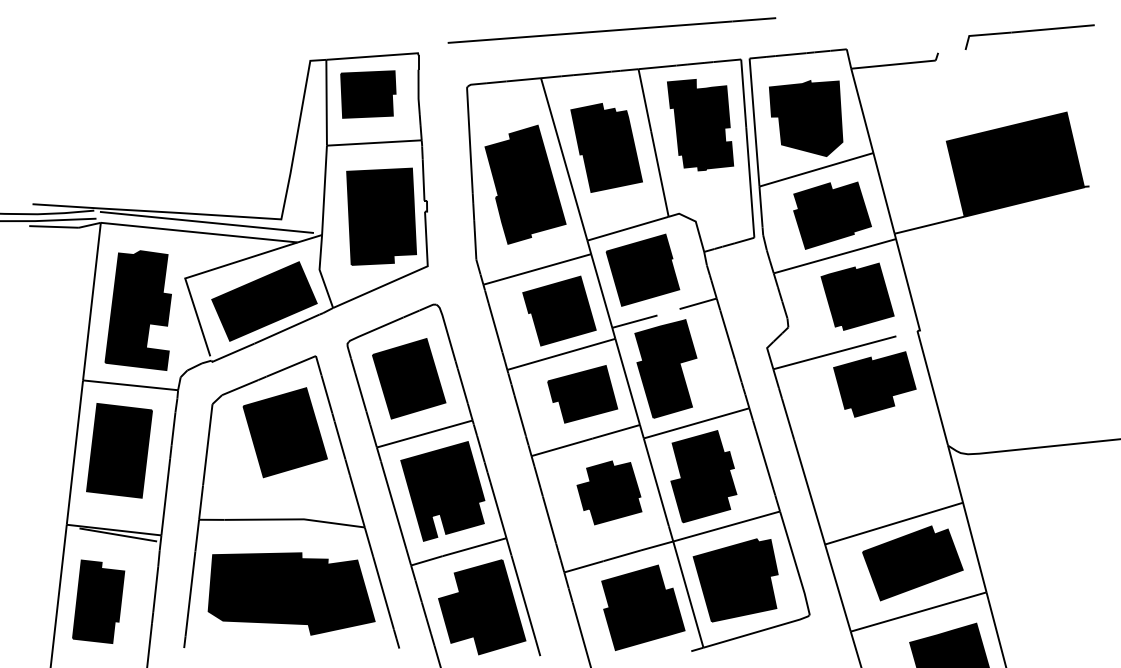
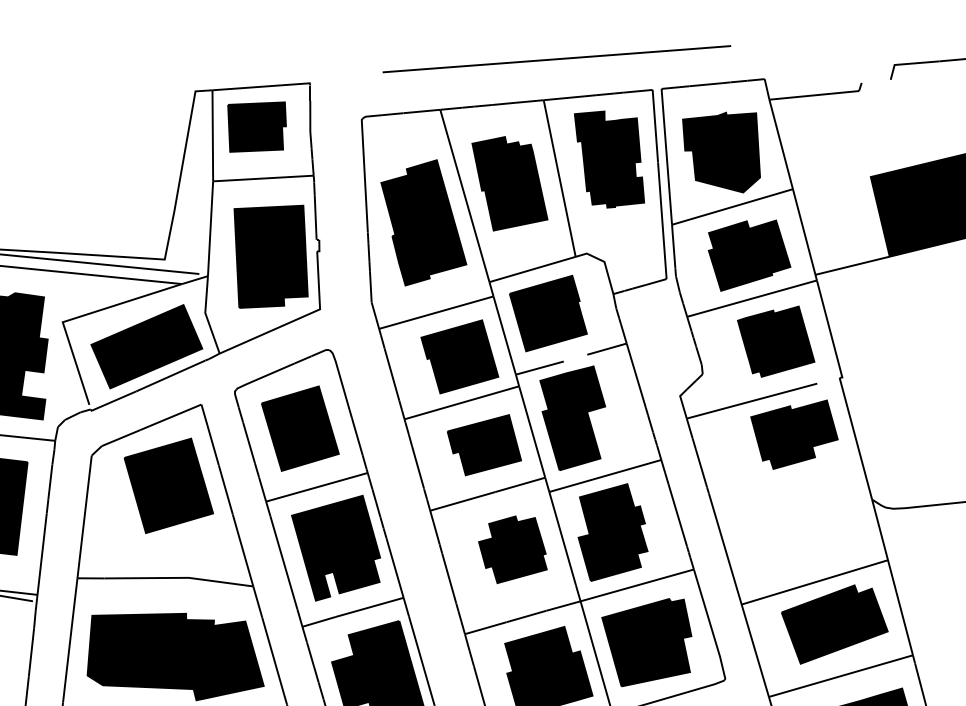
line: (611, 30) -> (556, 59), moved

